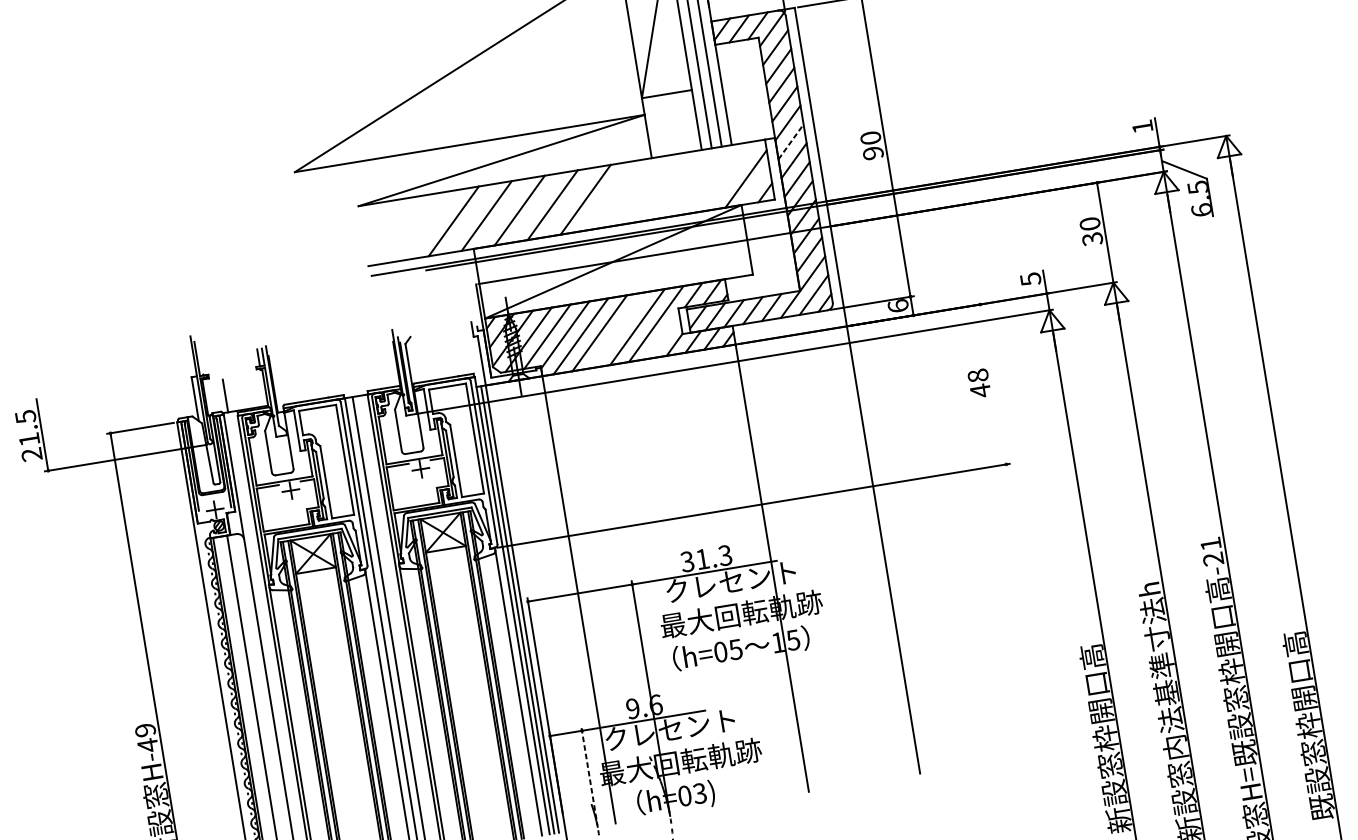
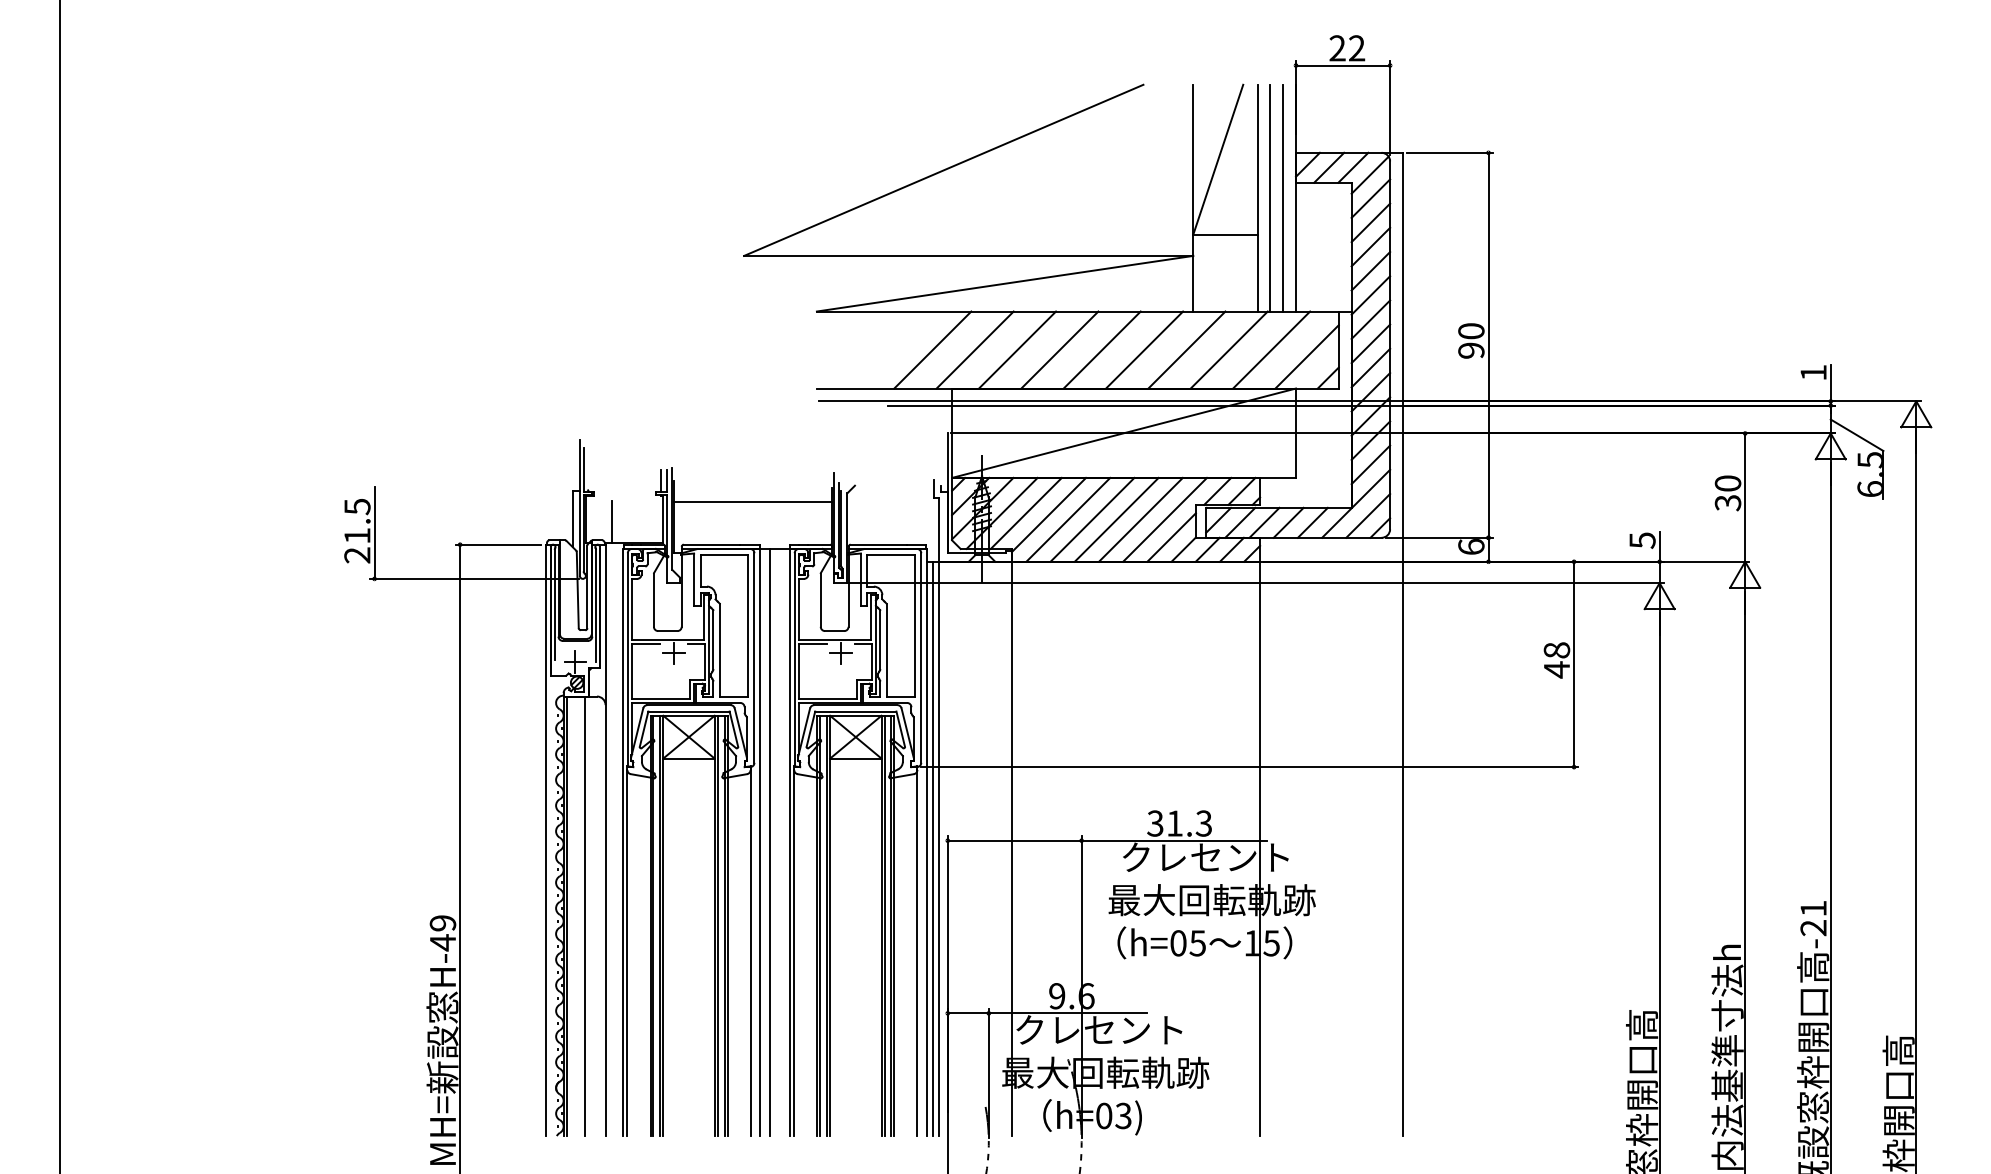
line: (791, 141) -> (1371, 319), dashed -> solid
line: (717, 177) -> (1271, 349), added
line: (683, 183) -> (1228, 349), added
line: (651, 188) -> (1186, 349), added
line: (618, 194) -> (1144, 349), added
line: (618, 329) -> (1116, 519), added
line: (663, 336) -> (1171, 537), added
line: (332, 362) -> (752, 501), added
line: (993, 384) -> (1574, 664), added
line: (589, 776) -> (988, 1072), dashed -> solid

